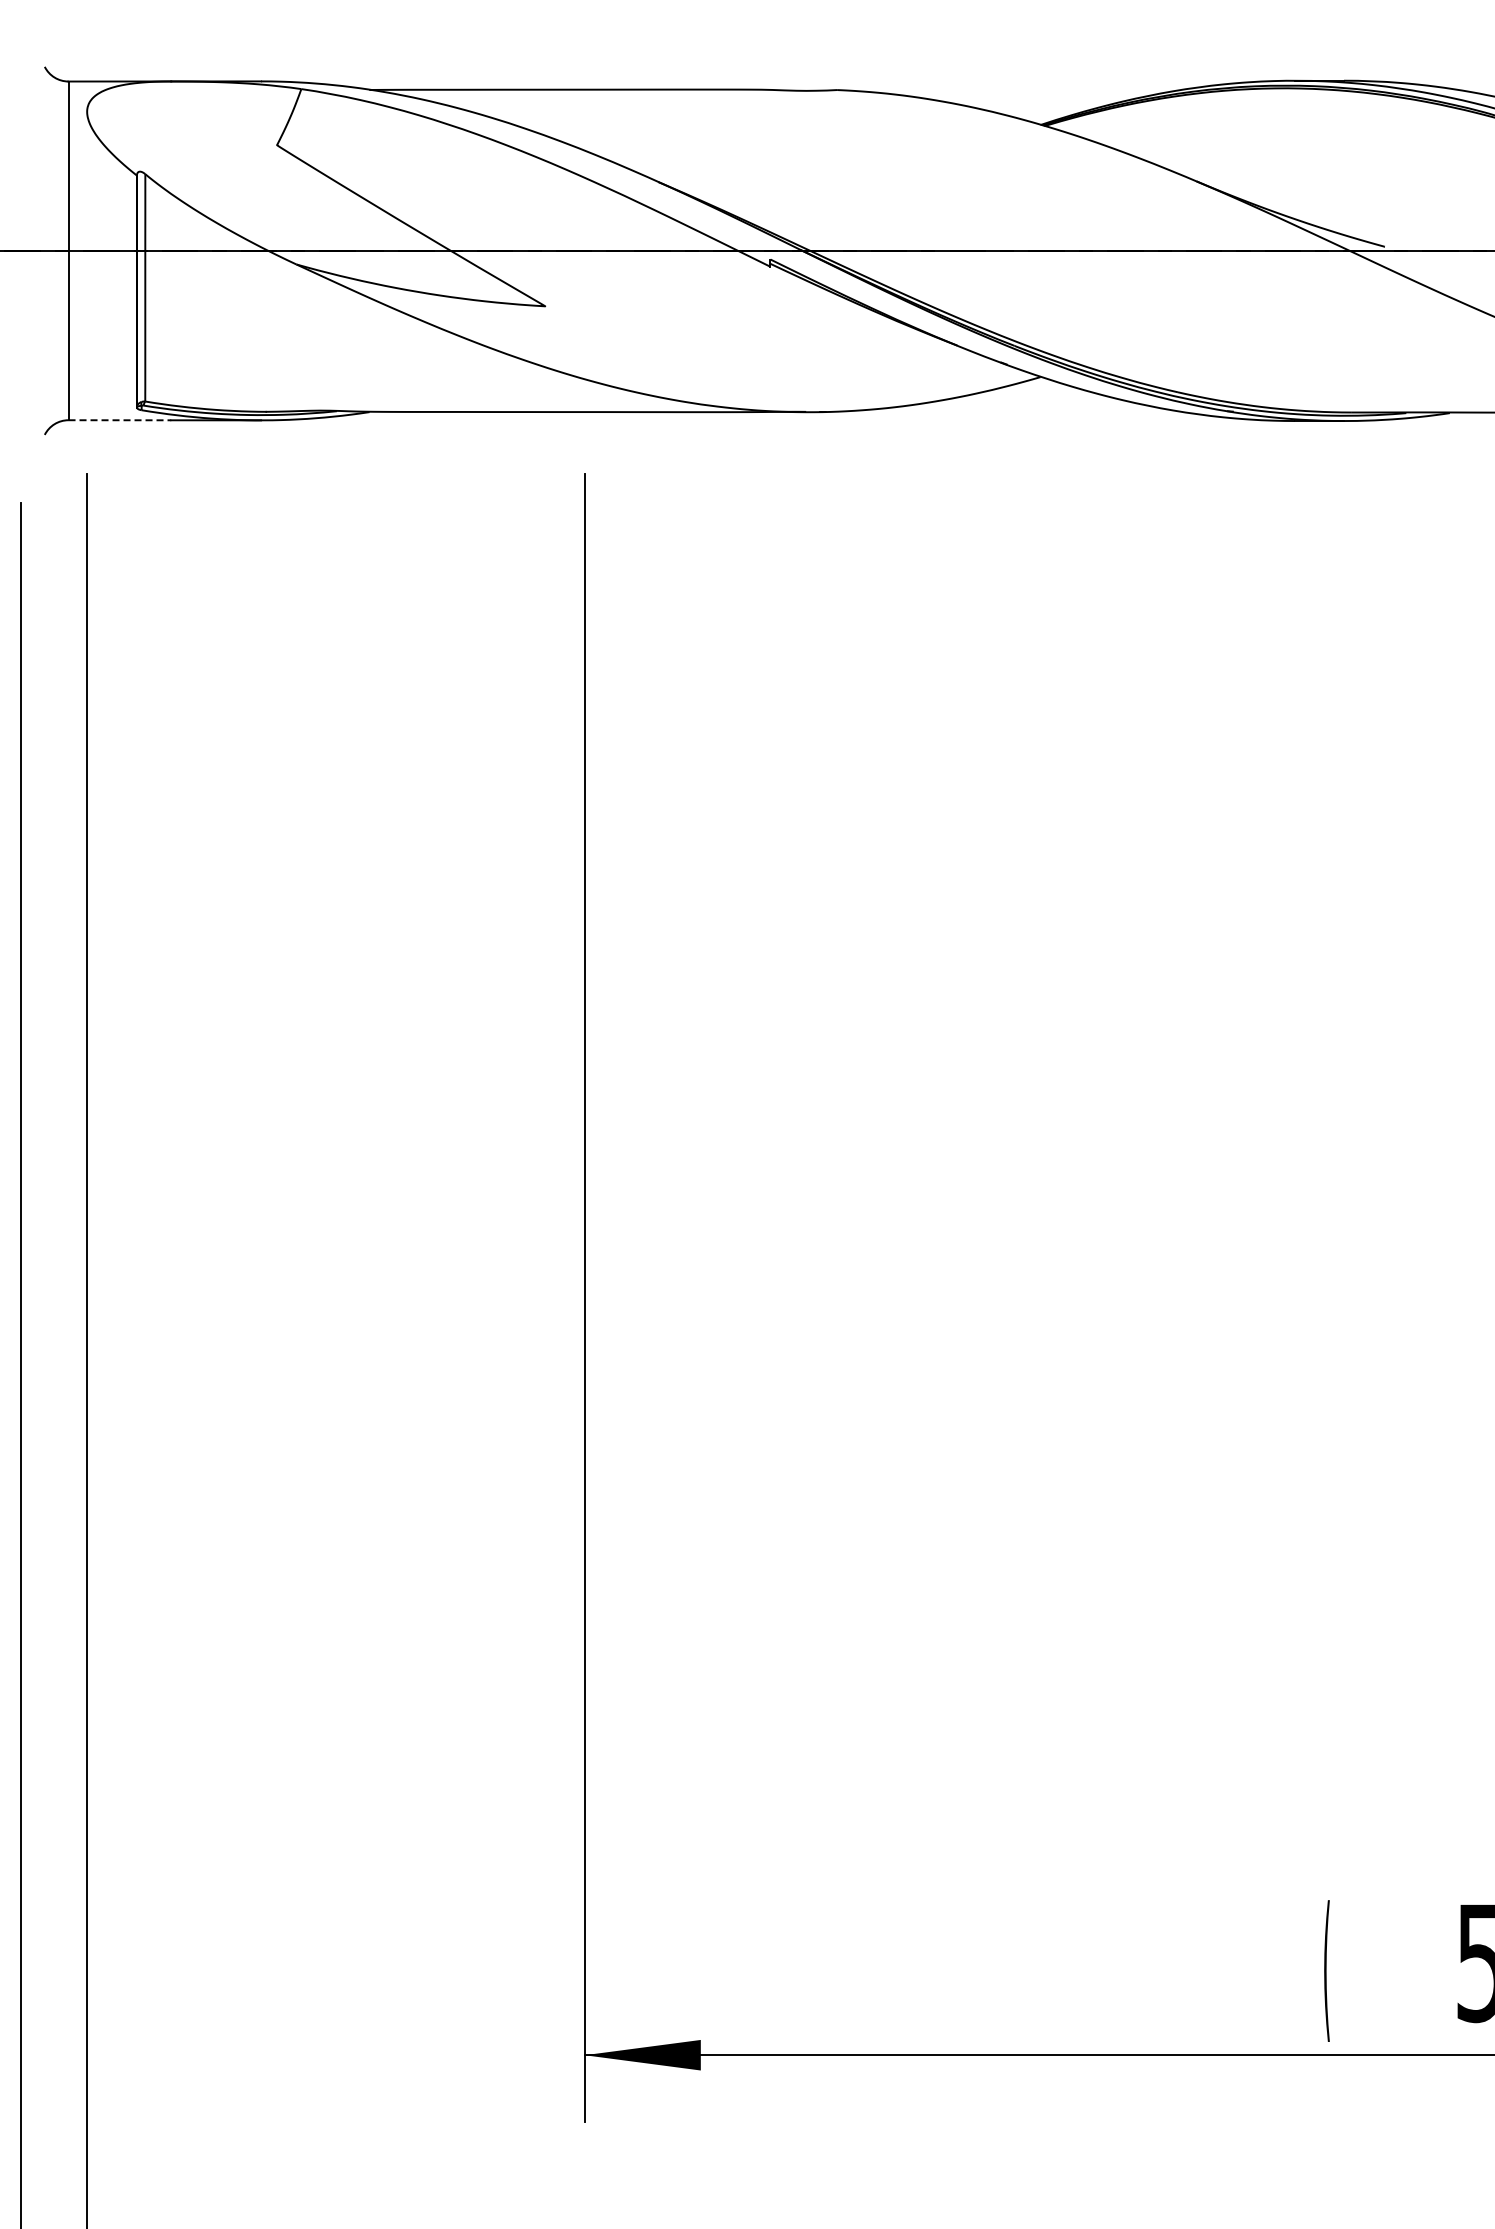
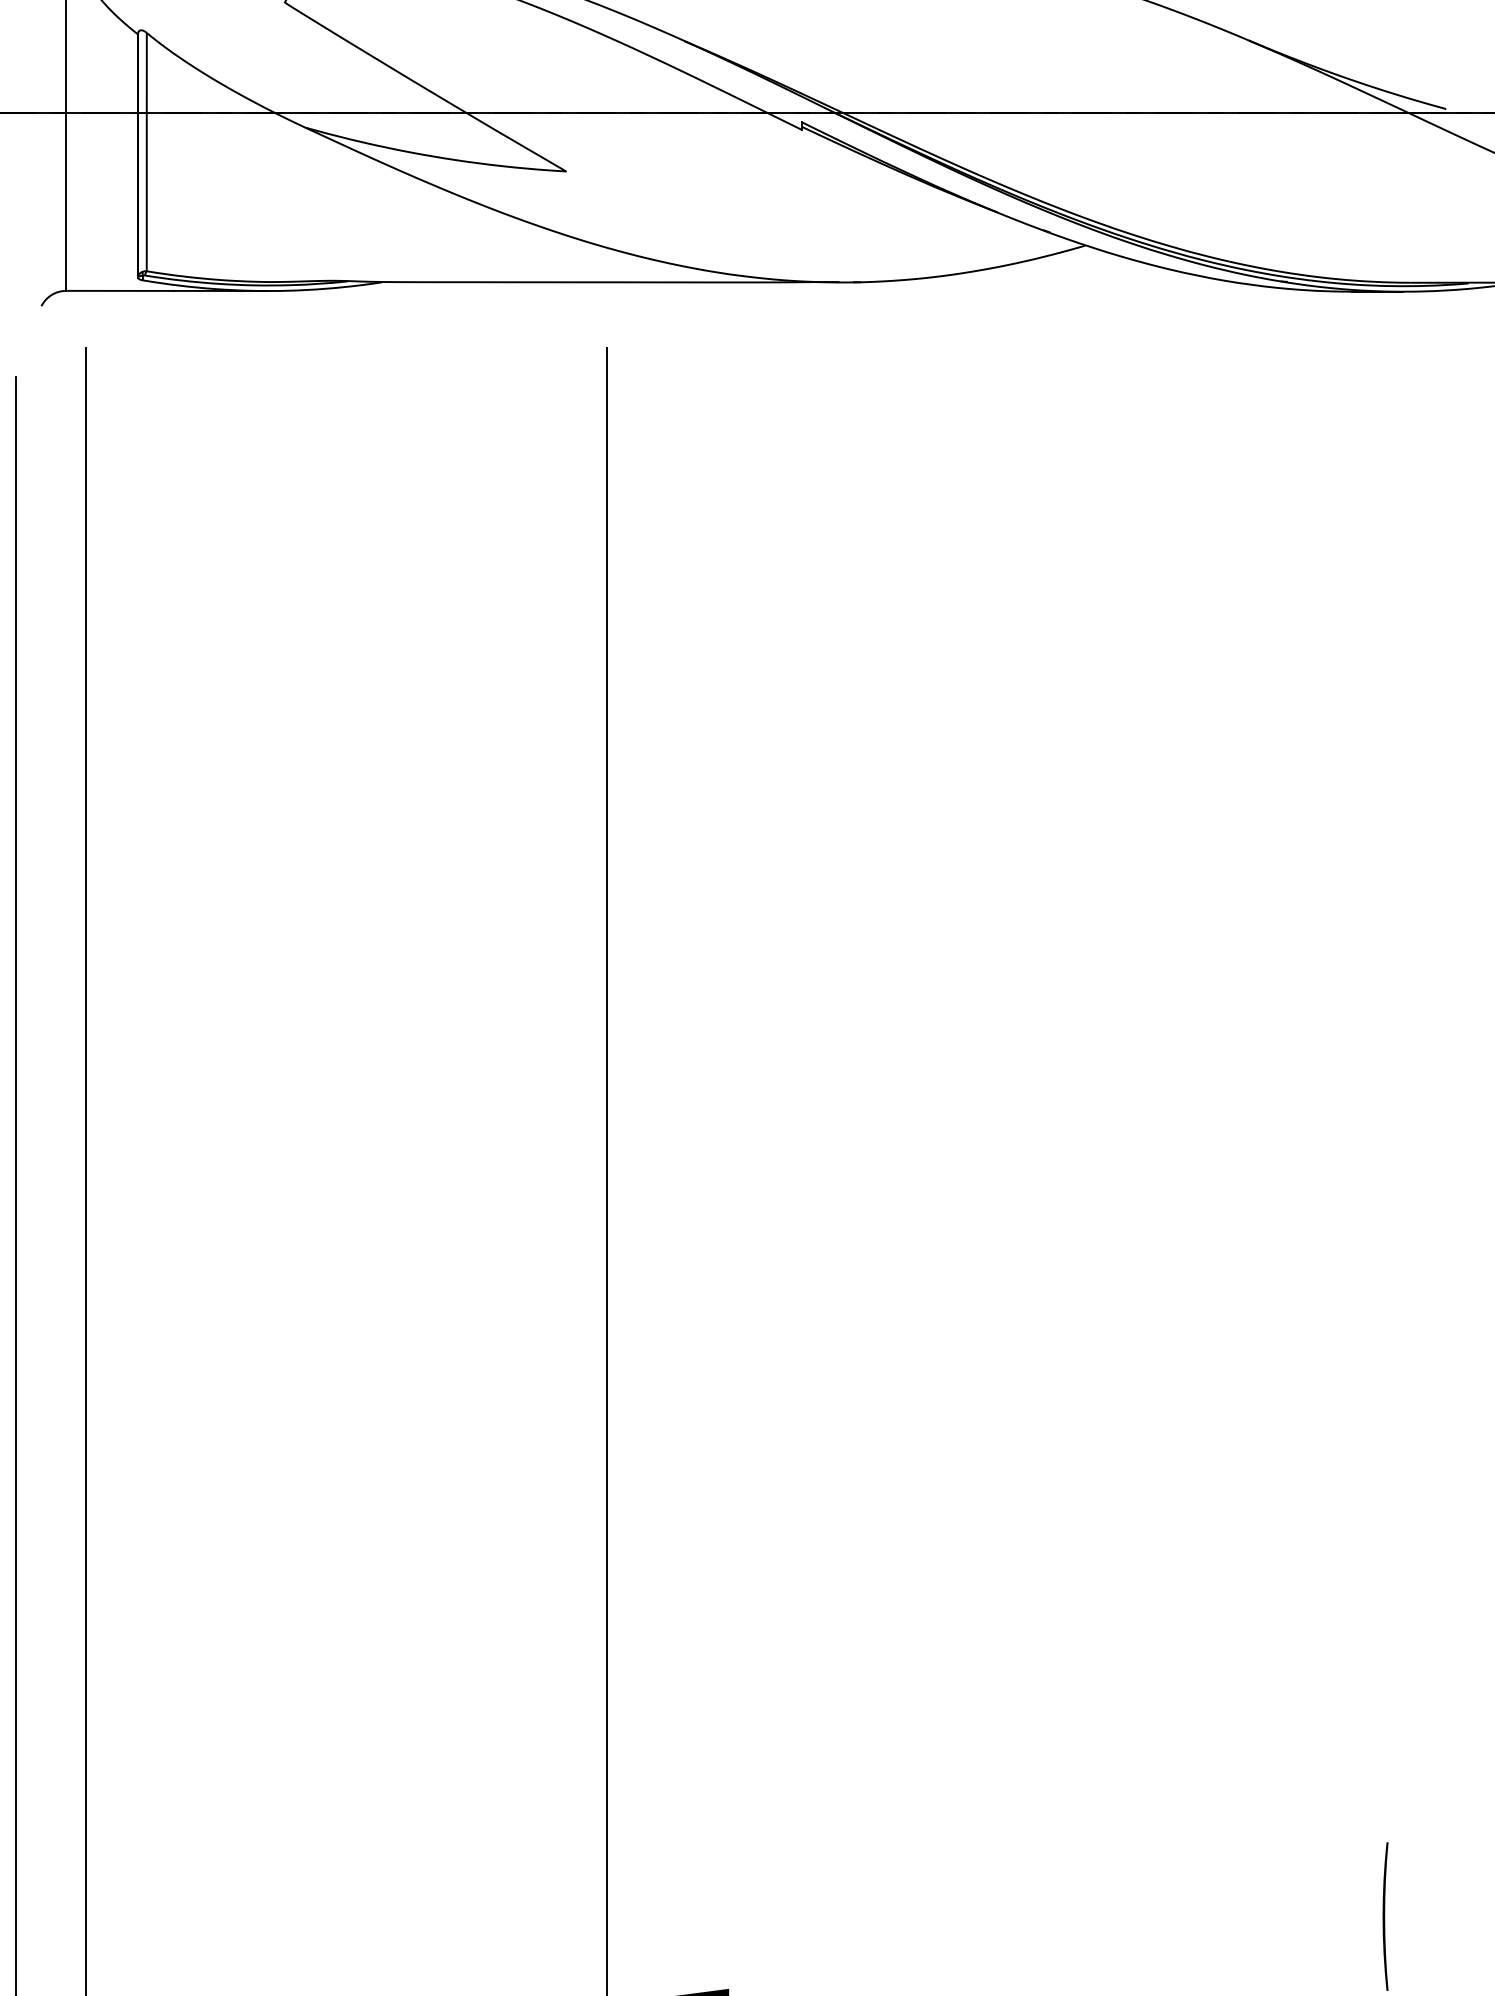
line: (120, 420) -> (120, 291), dashed -> solid

